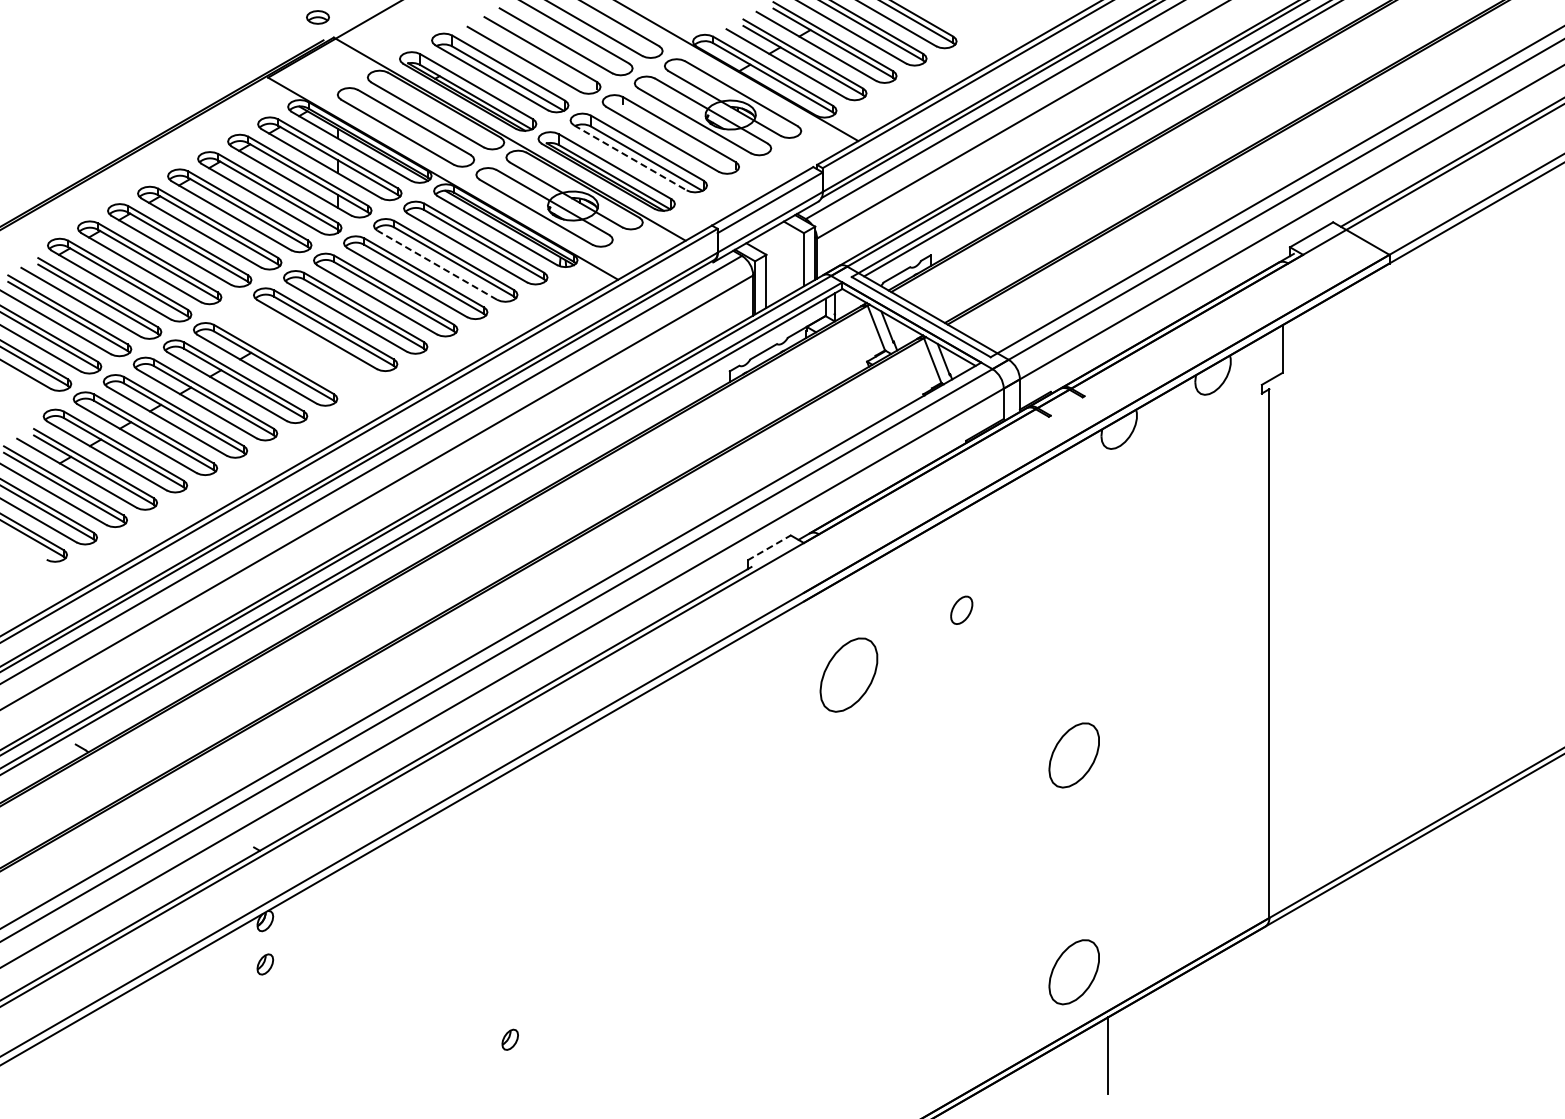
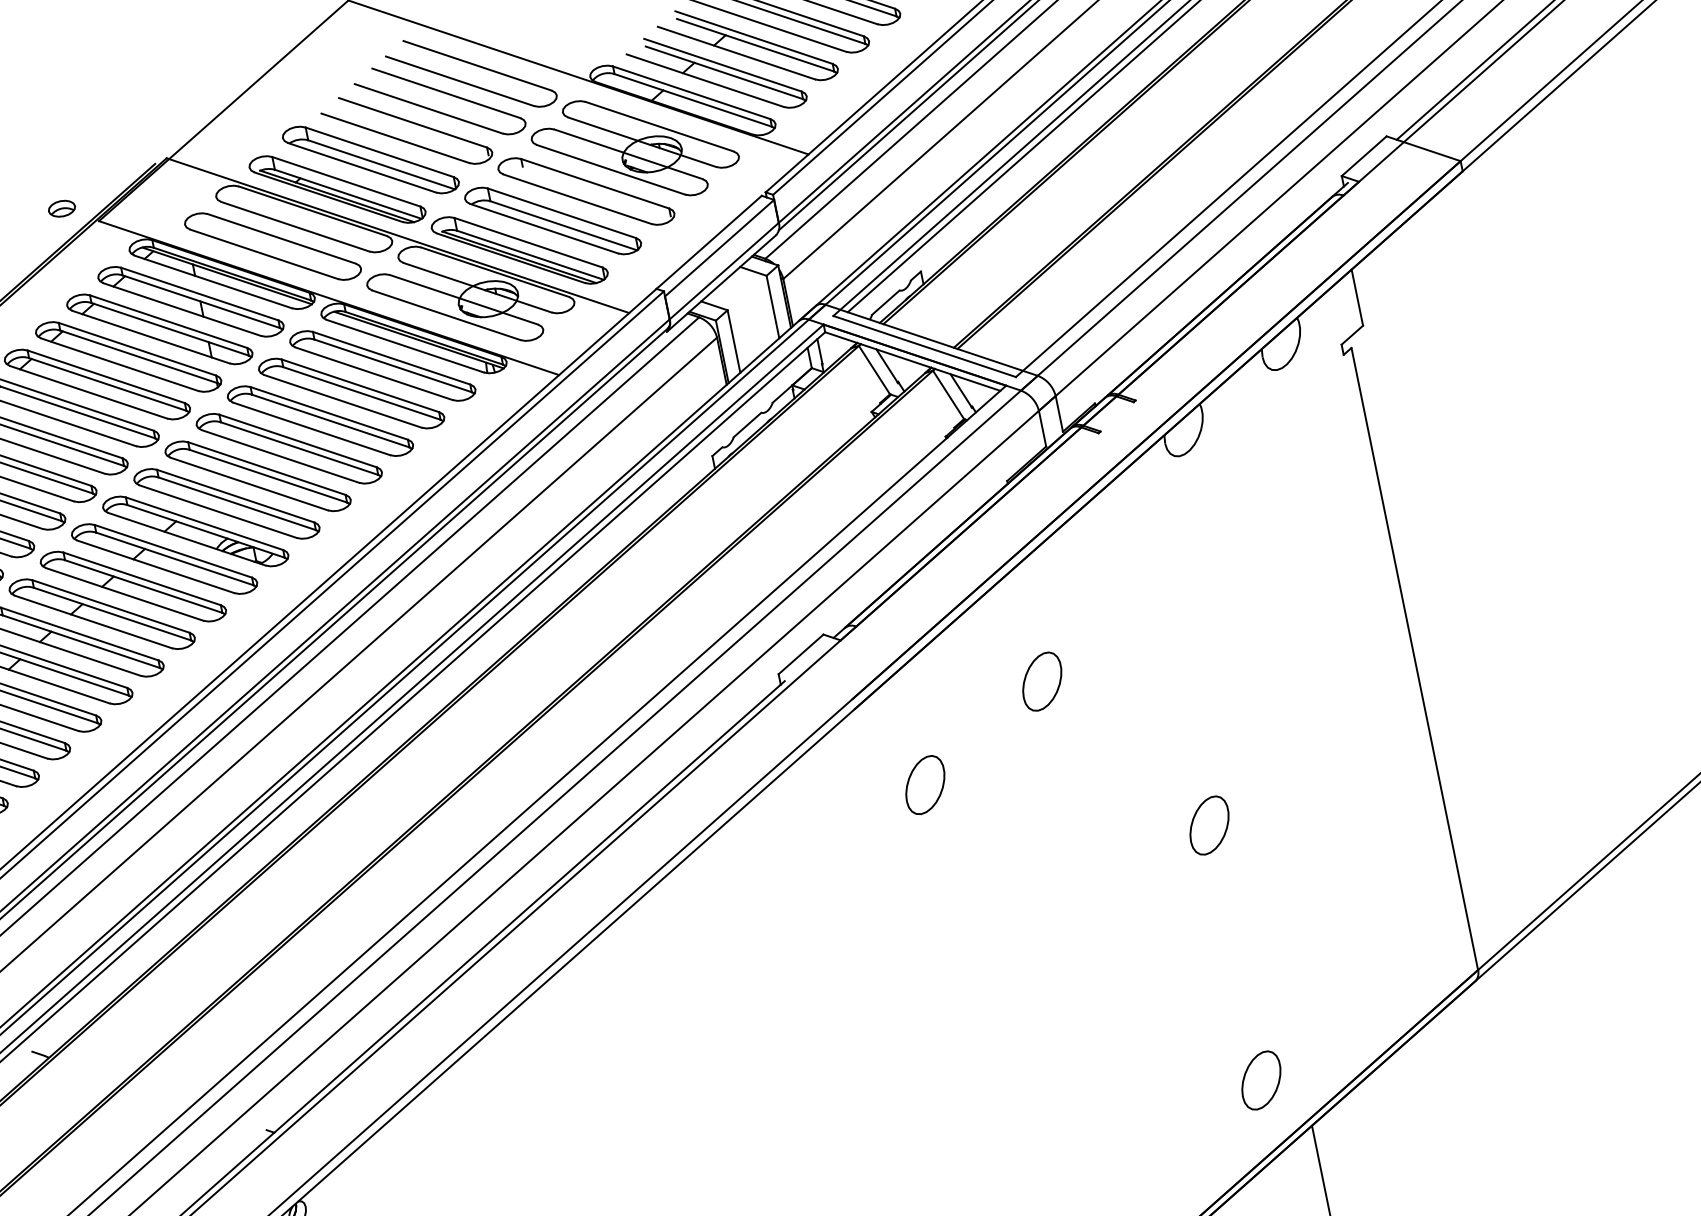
part: (317, 17) -> (61, 208), moved
line: (630, 158) -> (544, 229), dashed -> solid
line: (436, 265) -> (342, 401), dashed -> solid
part: (295, 346) -> (195, 530), added
line: (769, 547) -> (801, 653), dashed -> solid
part: (961, 610) -> (1042, 682), size x1.67
part: (848, 675) -> (924, 785), size x0.62
part: (1073, 755) -> (1208, 825), size x0.71
part: (1073, 971) -> (1260, 1079), size x0.71

